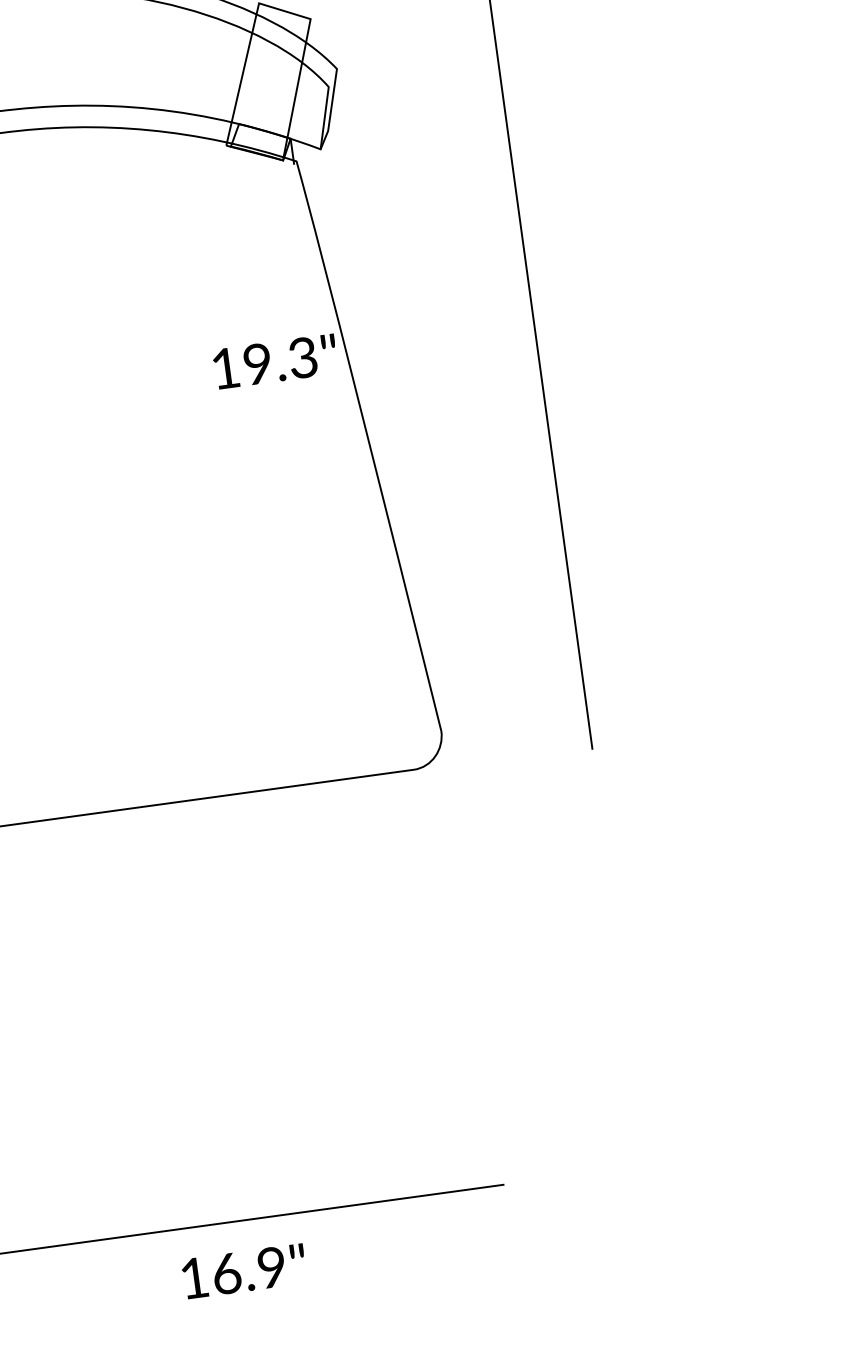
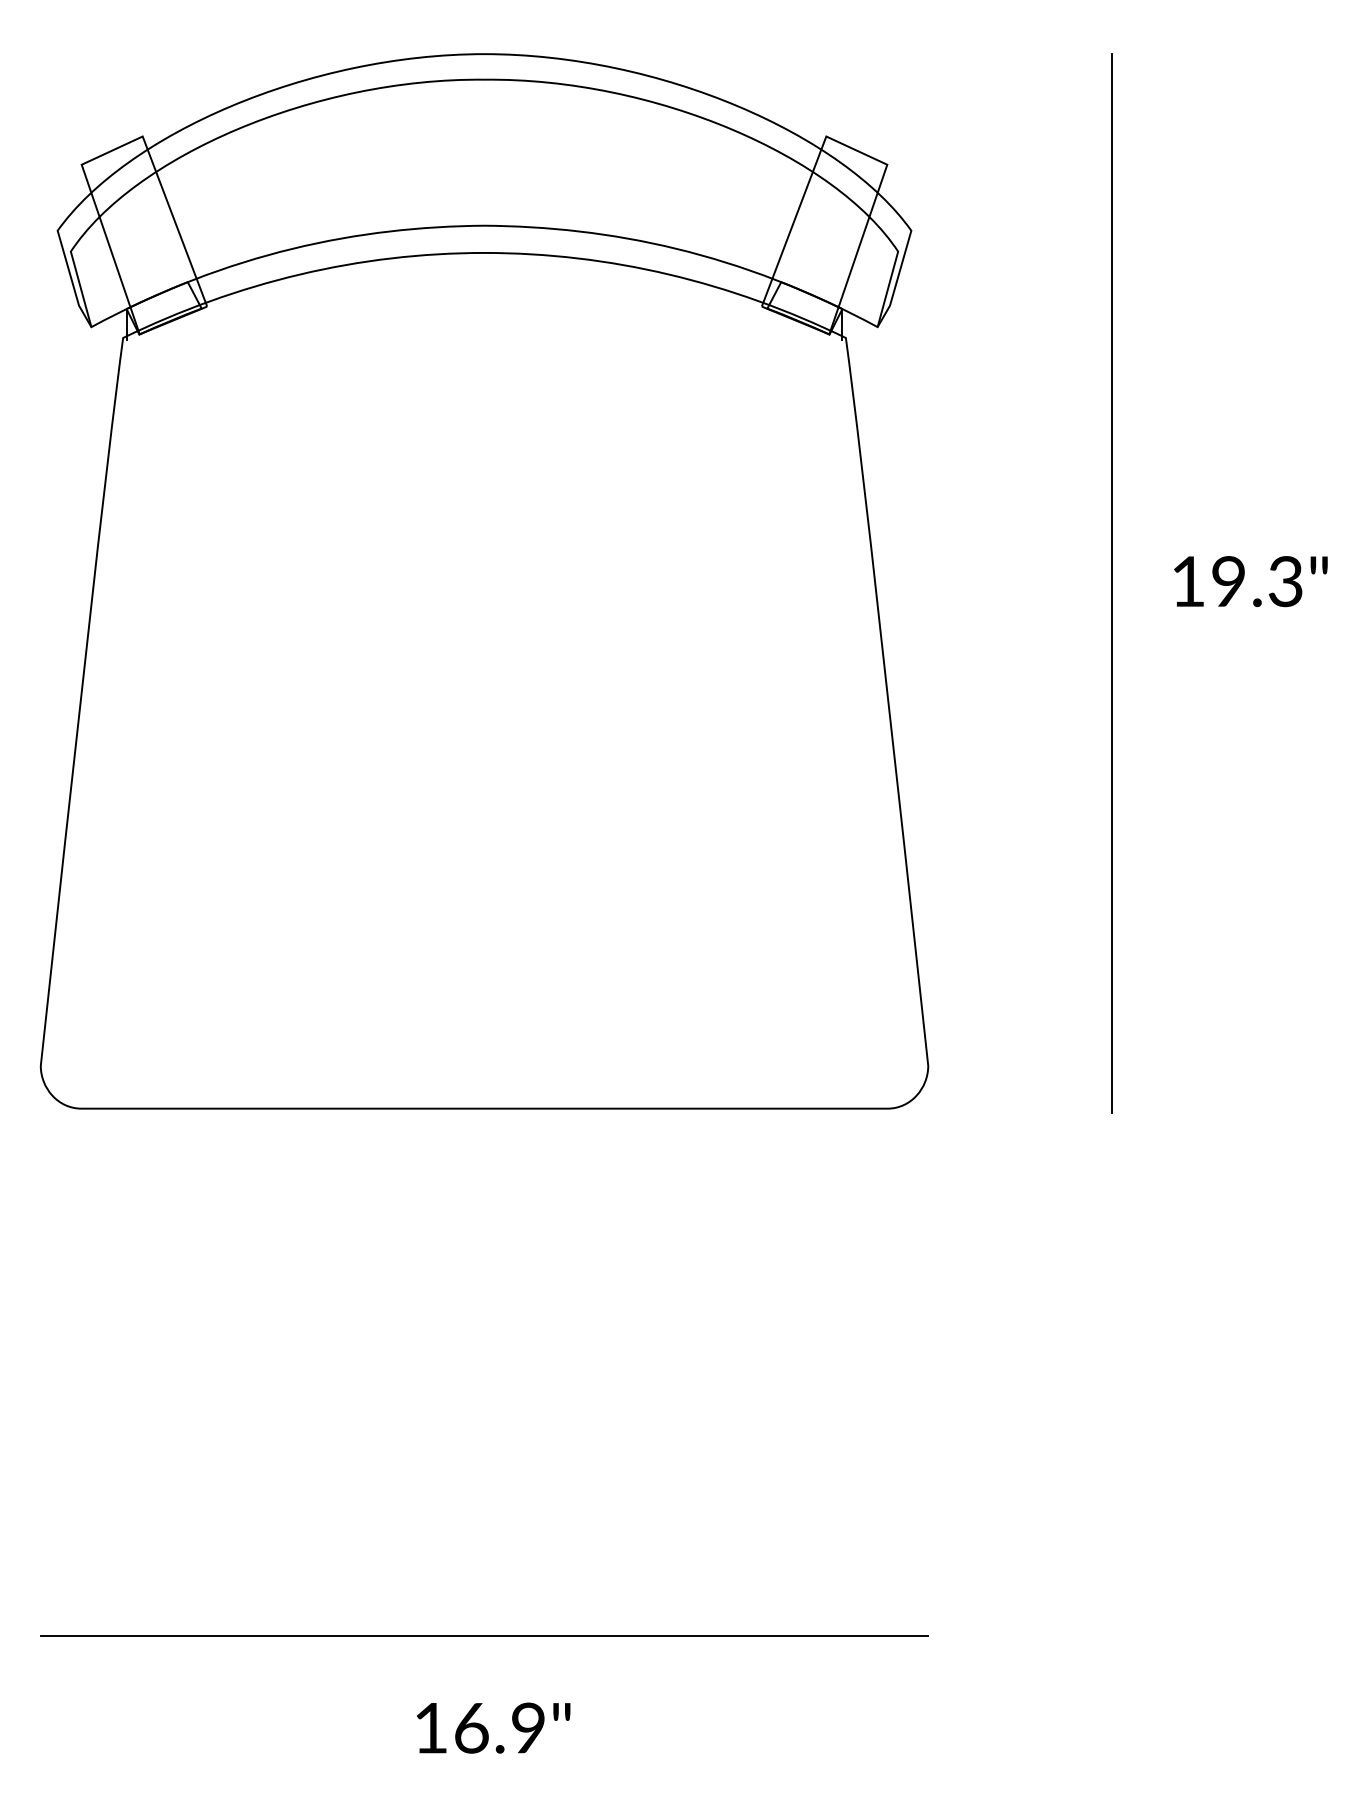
text: (275, 361) -> (1250, 581), moved
text: (244, 1270) -> (493, 1727), moved

